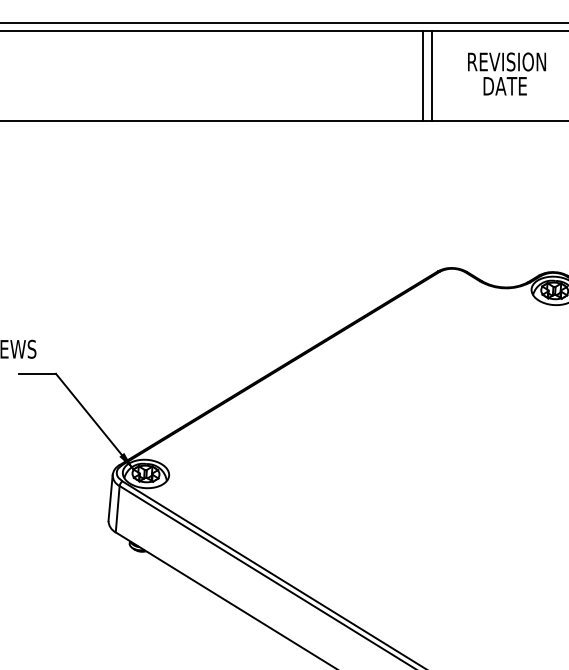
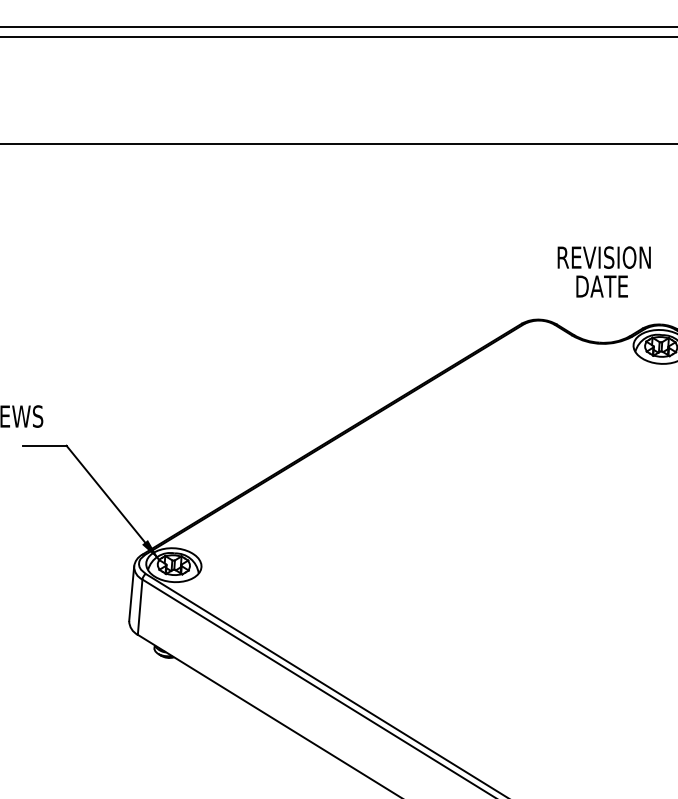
text: (506, 73) -> (603, 271), moved
line: (422, 75) -> (503, 90), removed
line: (432, 75) -> (515, 90), removed

